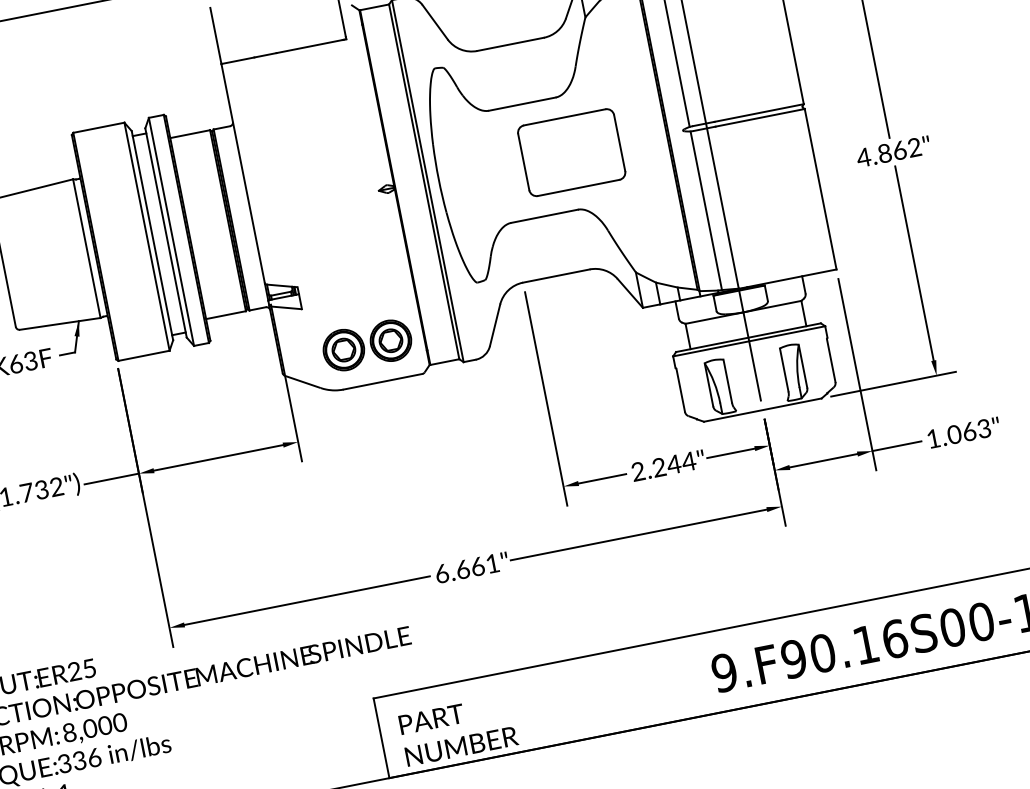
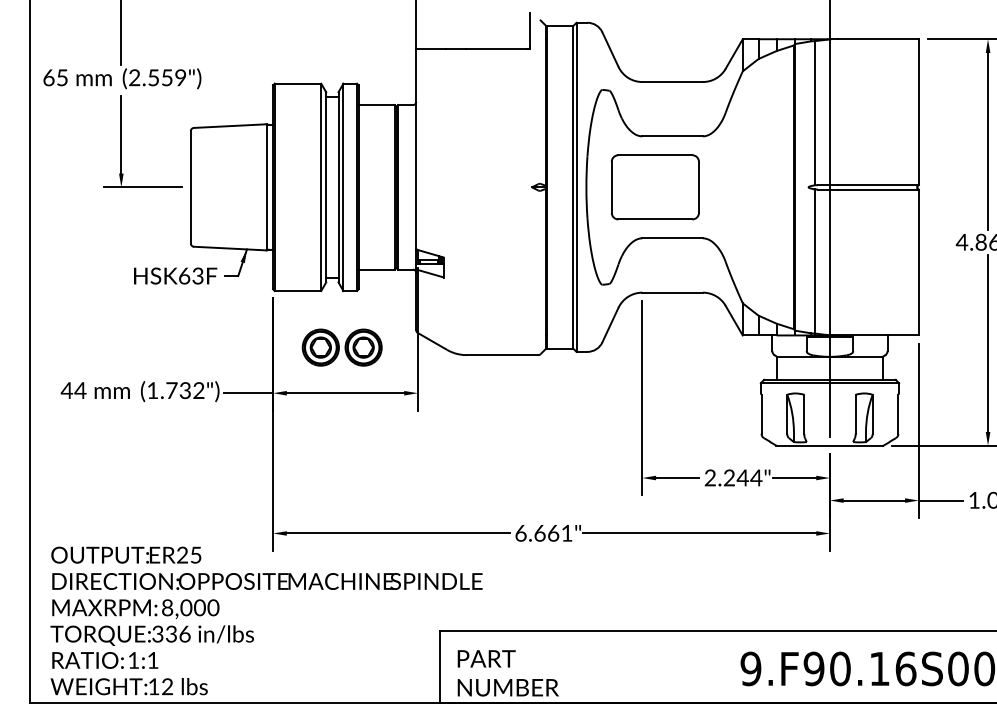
part: (570, 153) -> (654, 187), moved
part: (366, 345) -> (341, 347), moved

